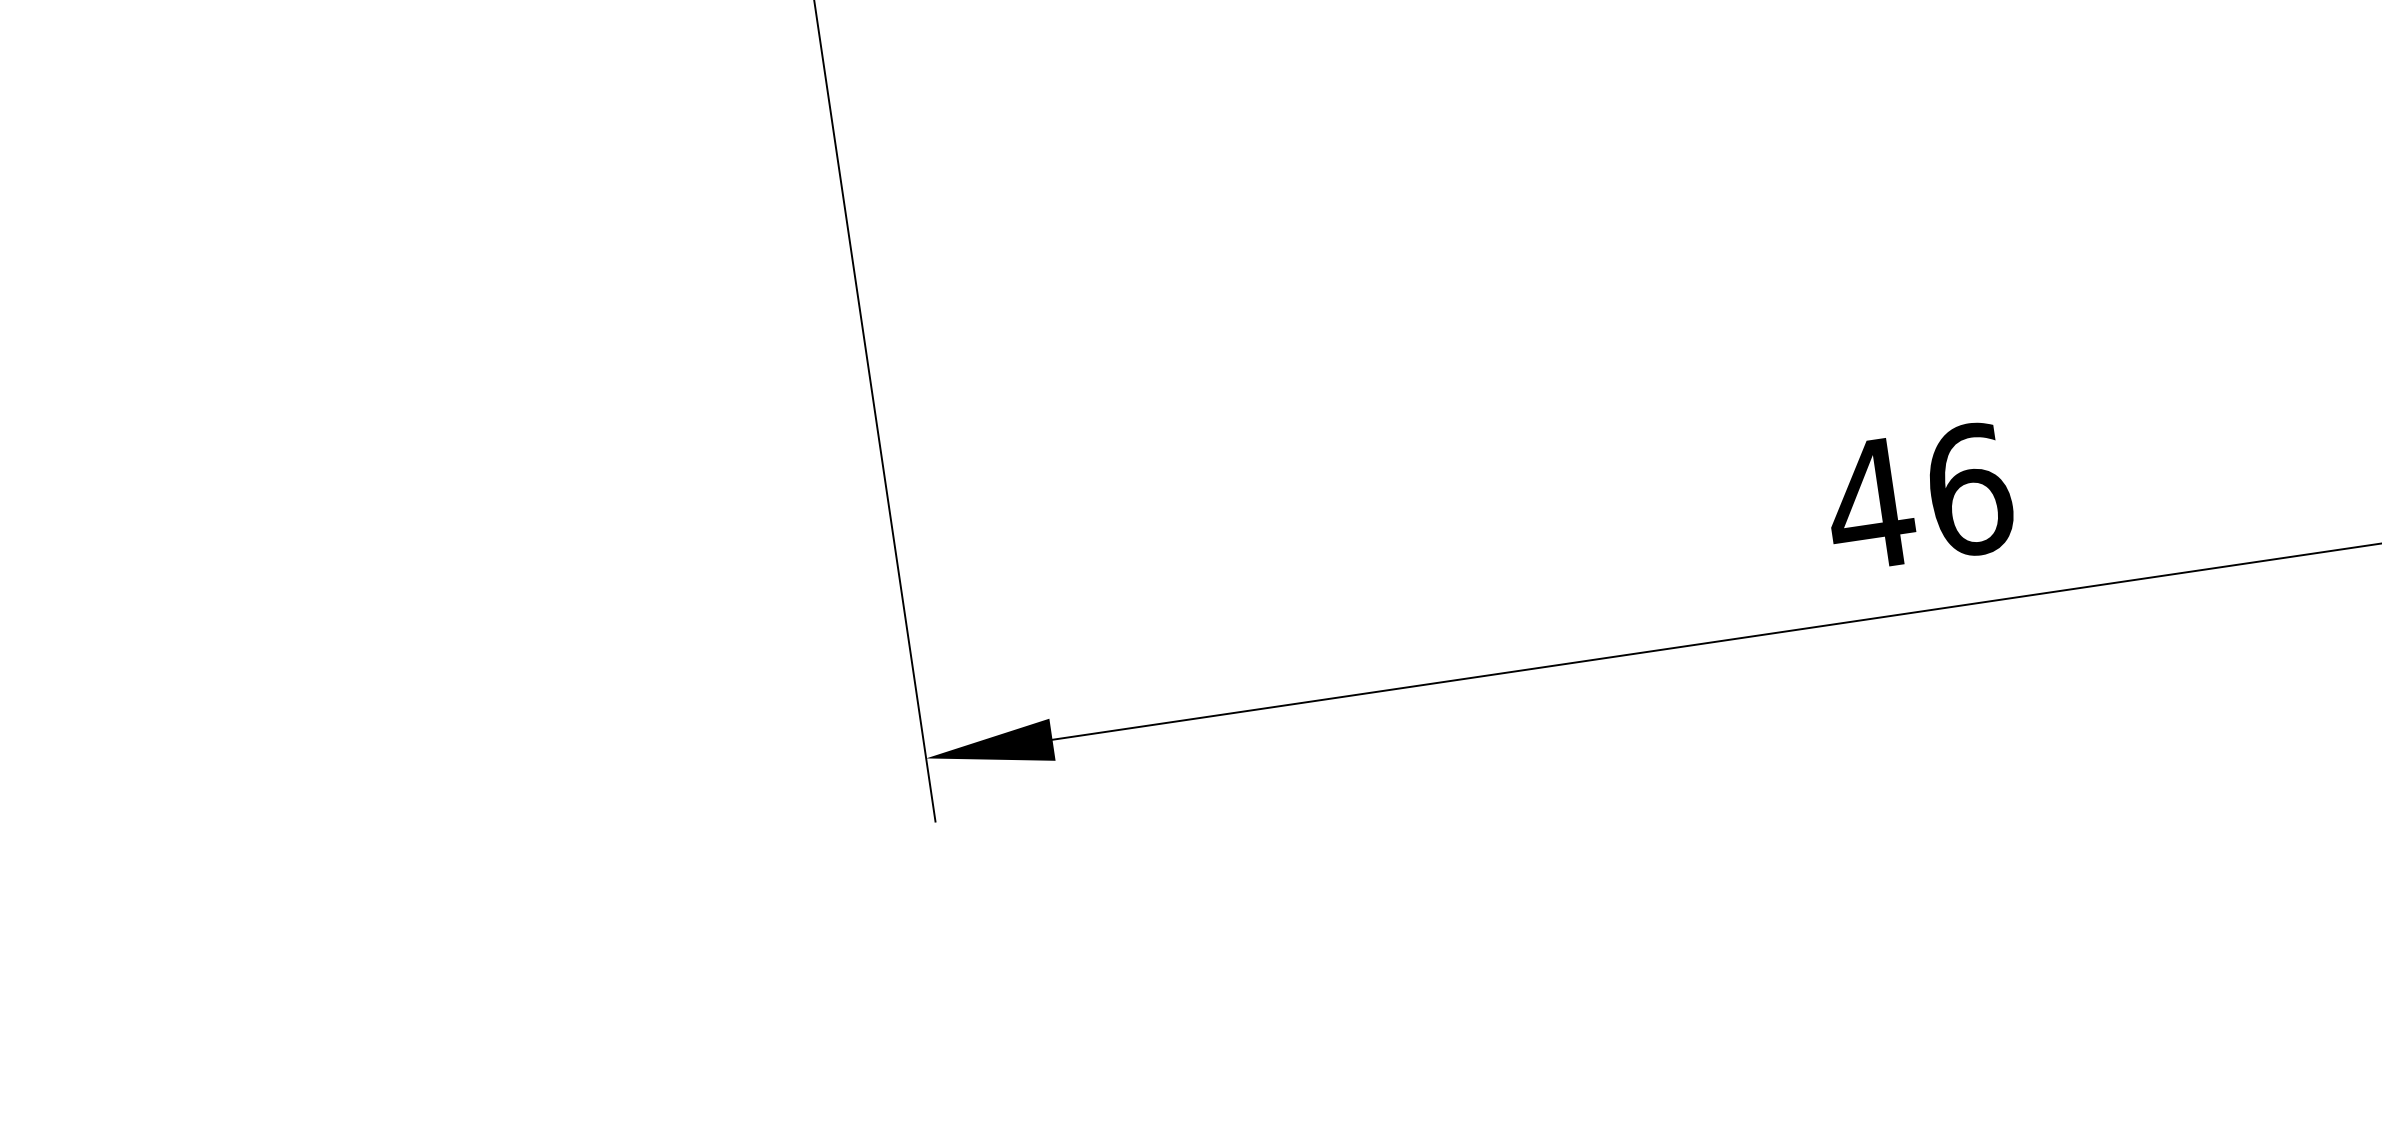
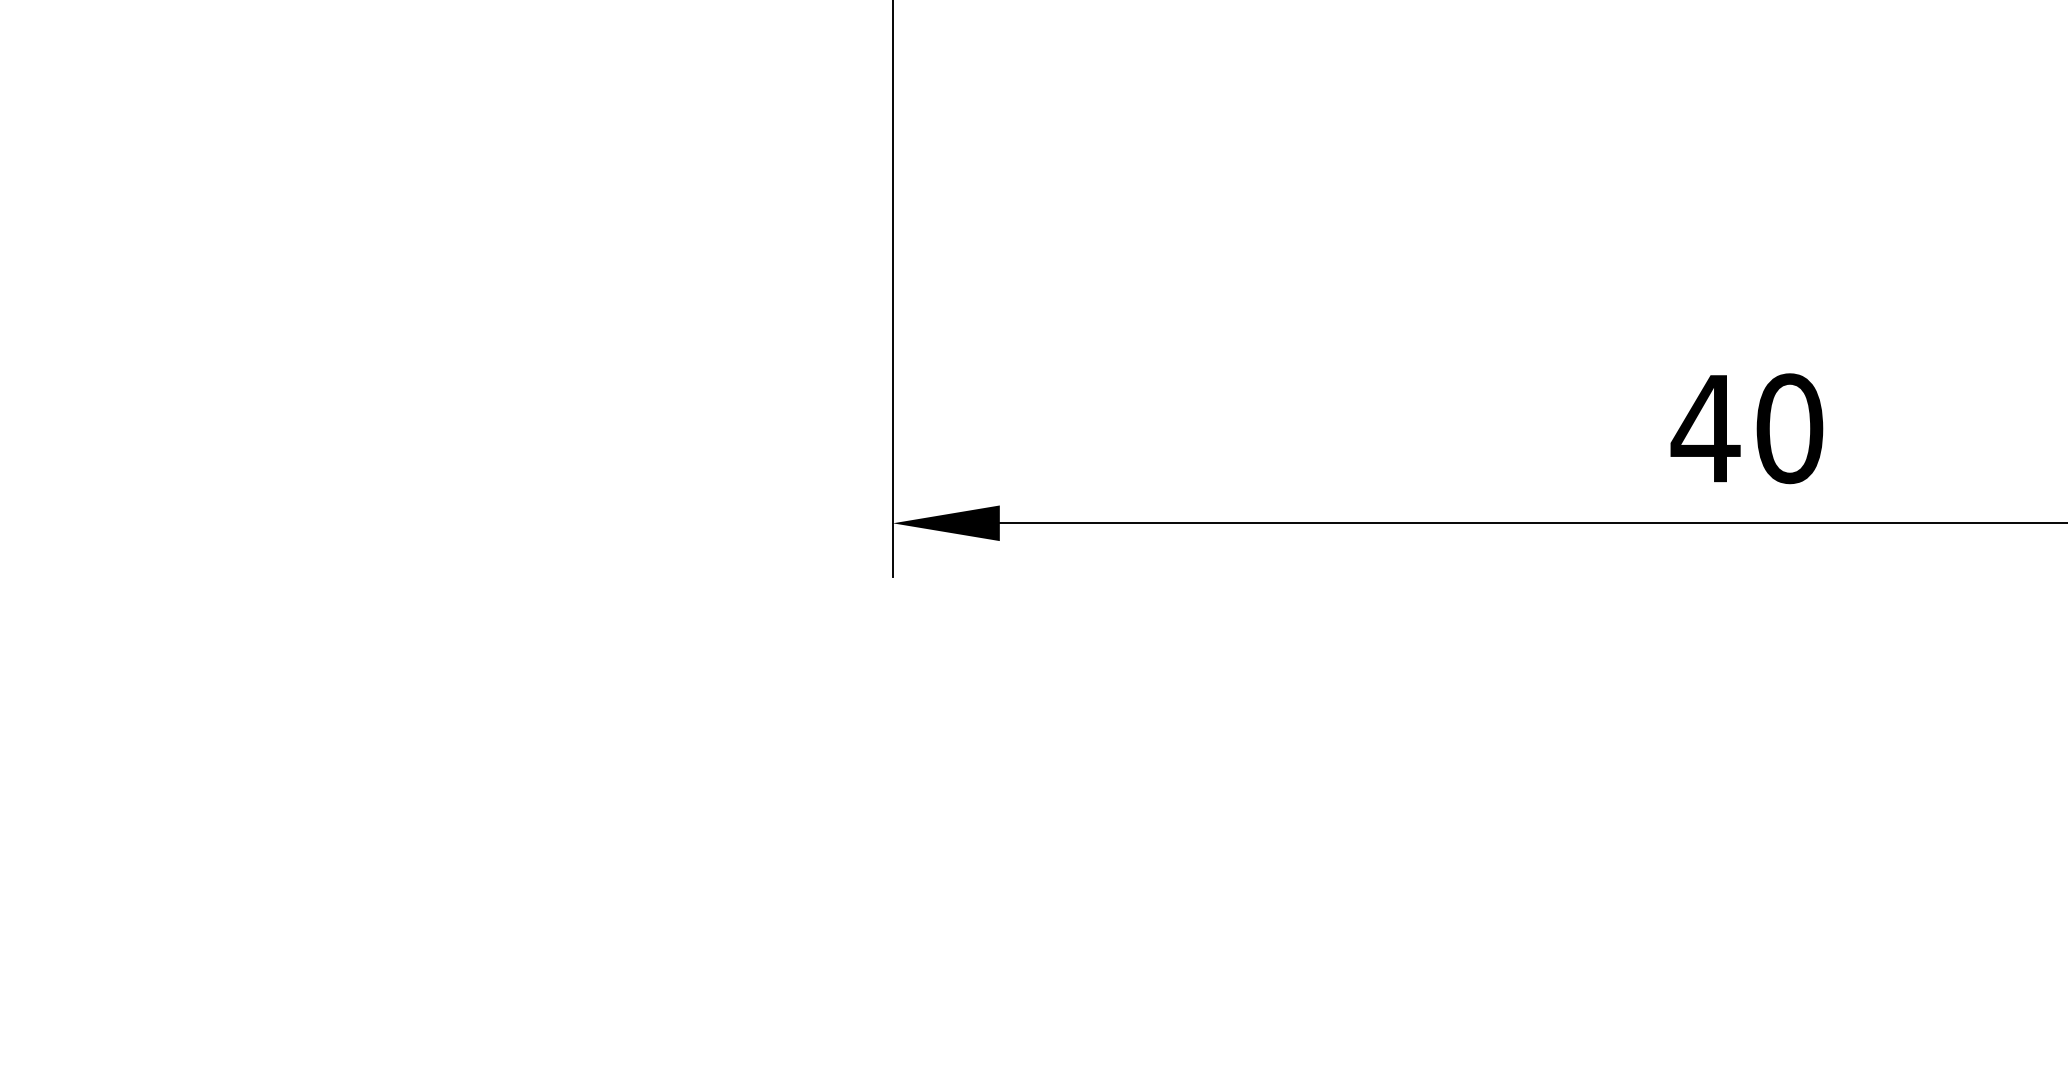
text: (1969, 489) -> (1789, 428), 46 -> 40

